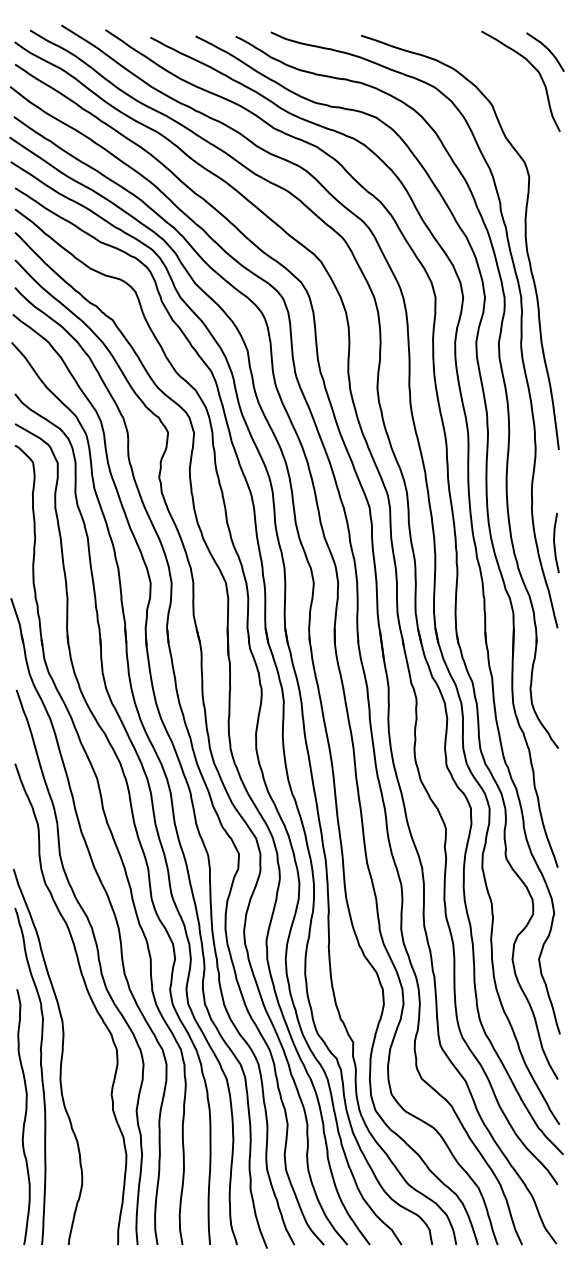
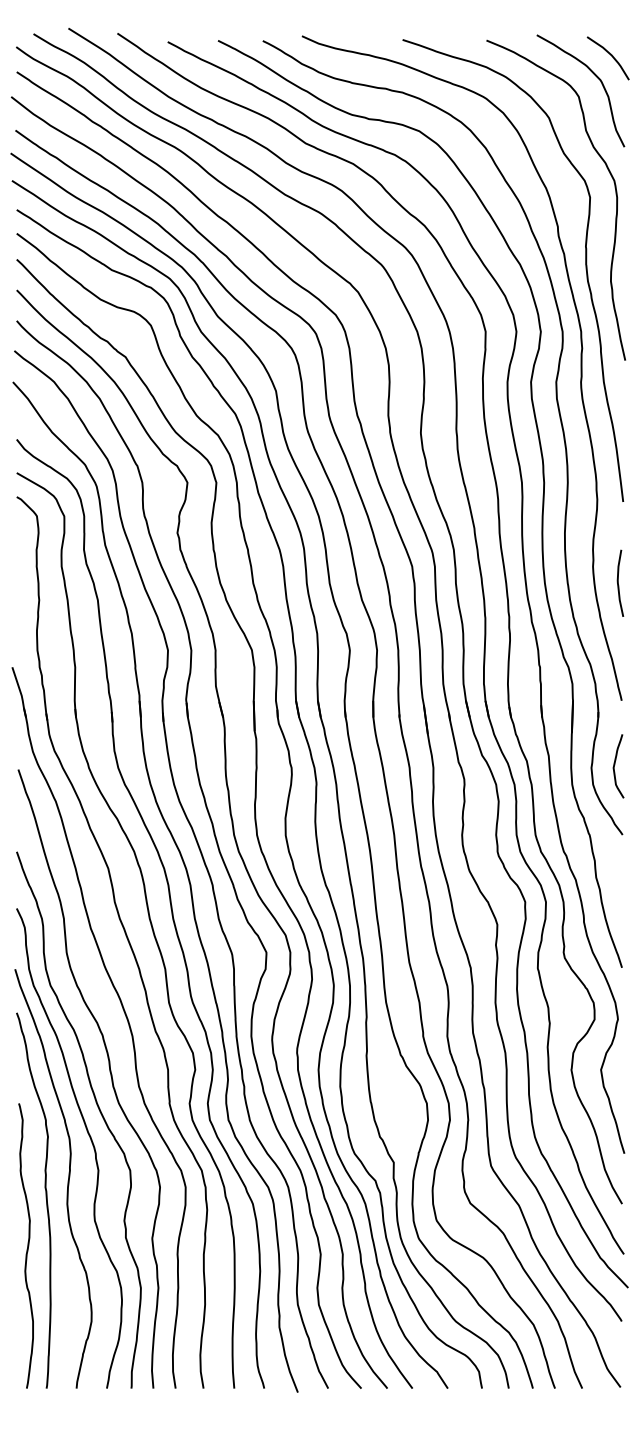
curve: (551, 172) -> (614, 192), added
curve: (555, 543) -> (619, 583), moved
curve: (552, 684) -> (616, 763), added
curve: (80, 1021) -> (89, 1139), added

